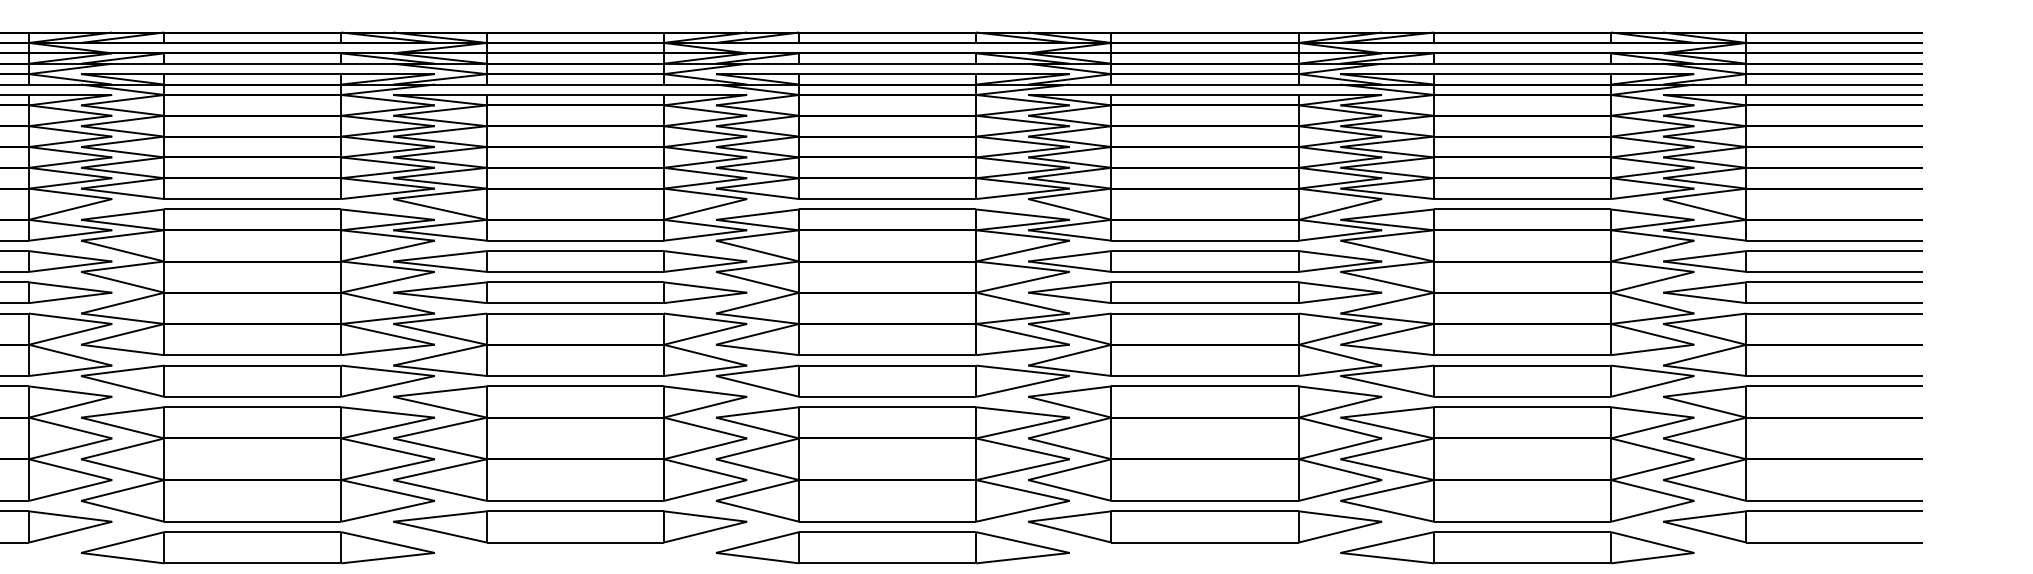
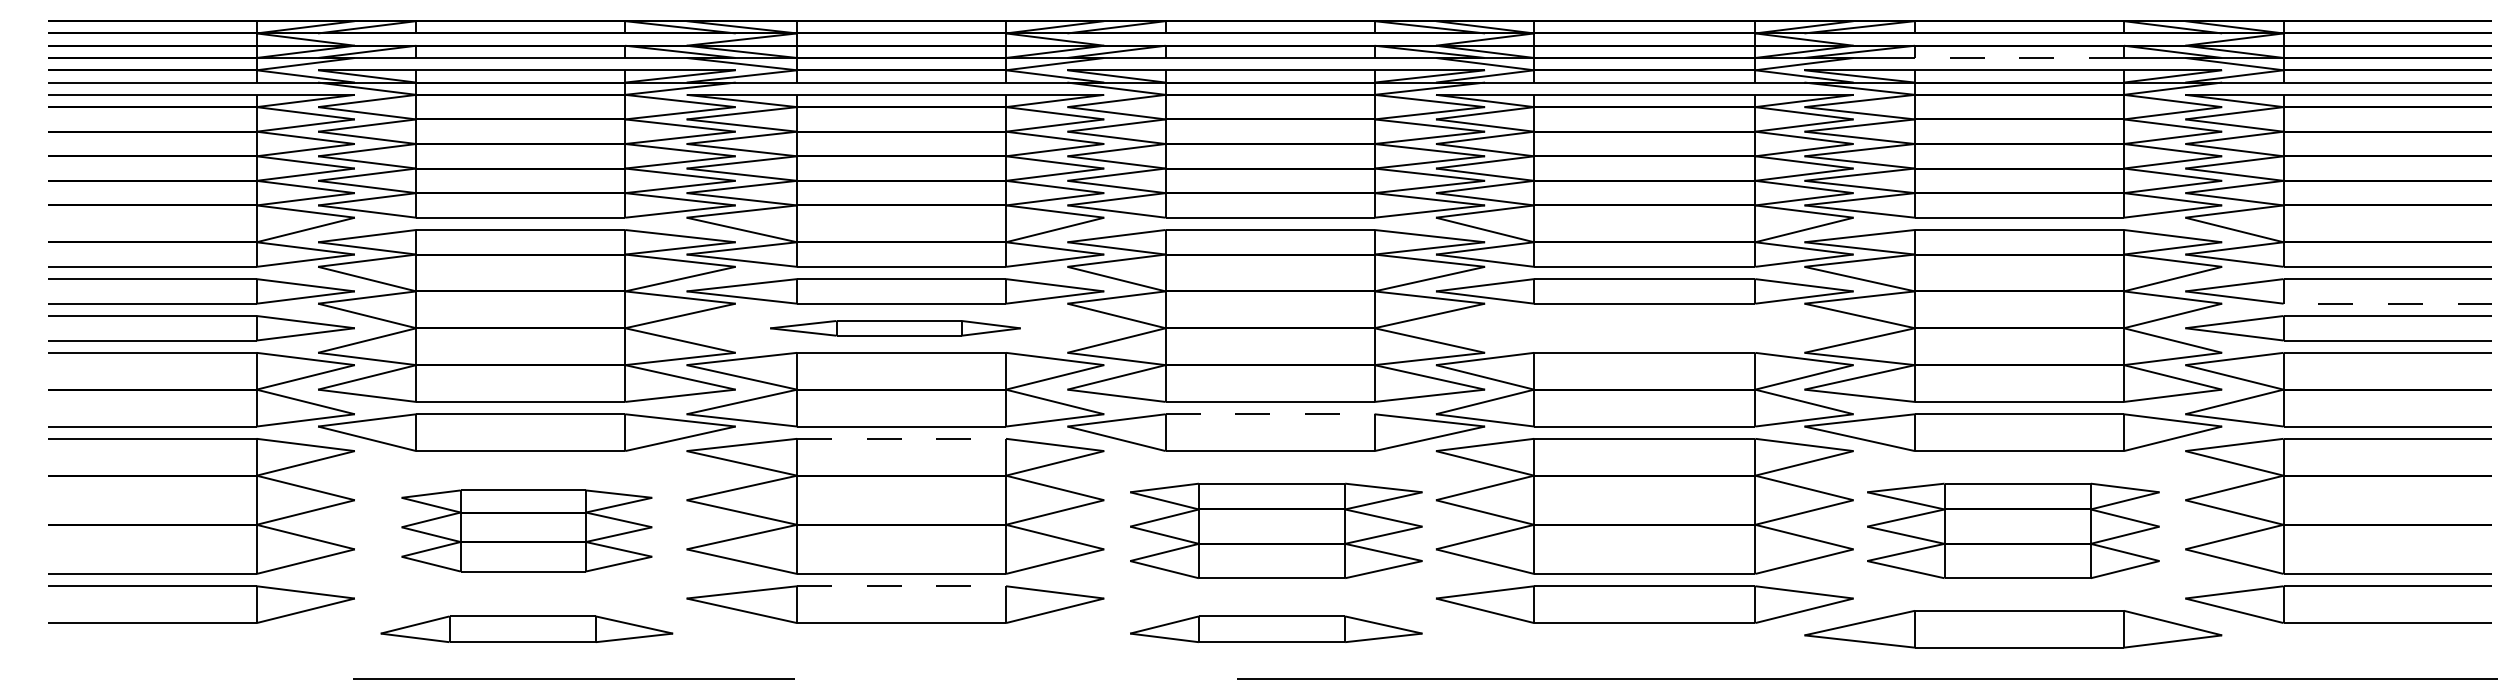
line: (1521, 64) -> (2018, 58), solid -> dashed
line: (1834, 271) -> (2387, 303), solid -> dashed
part: (570, 292) -> (895, 328), size x0.6
part: (1204, 292) -> (1644, 328), removed
line: (888, 365) -> (1270, 414), solid -> dashed
line: (576, 386) -> (902, 438), solid -> dashed
part: (257, 464) -> (526, 530), size x0.6
part: (893, 464) -> (1276, 530), size x0.7
part: (1517, 464) -> (2013, 530), size x0.7
line: (576, 511) -> (902, 586), solid -> dashed
part: (257, 547) -> (526, 629), size x0.7
part: (893, 547) -> (1276, 629), size x0.7

